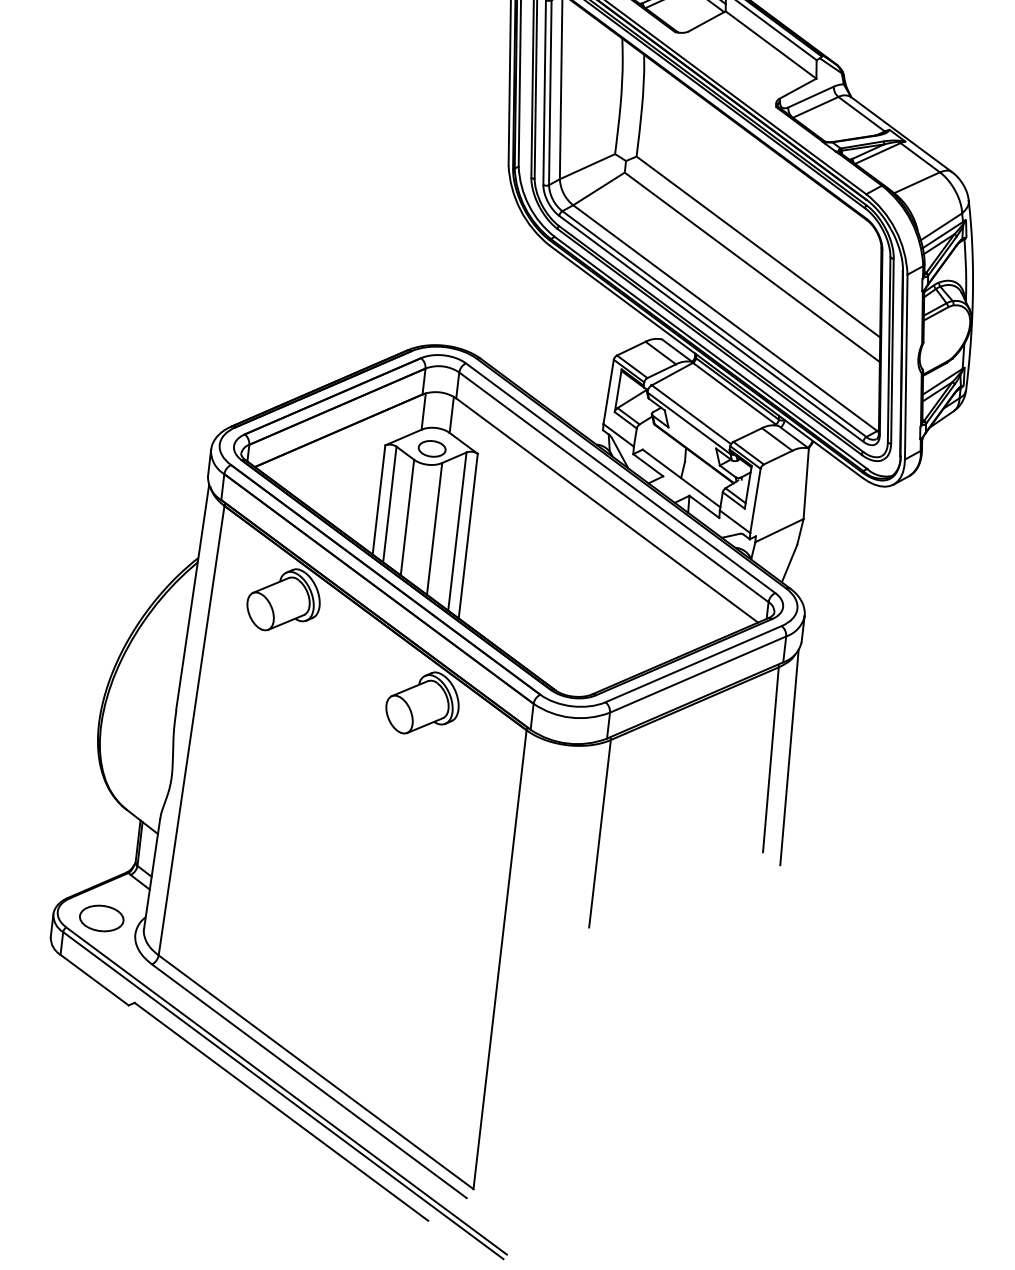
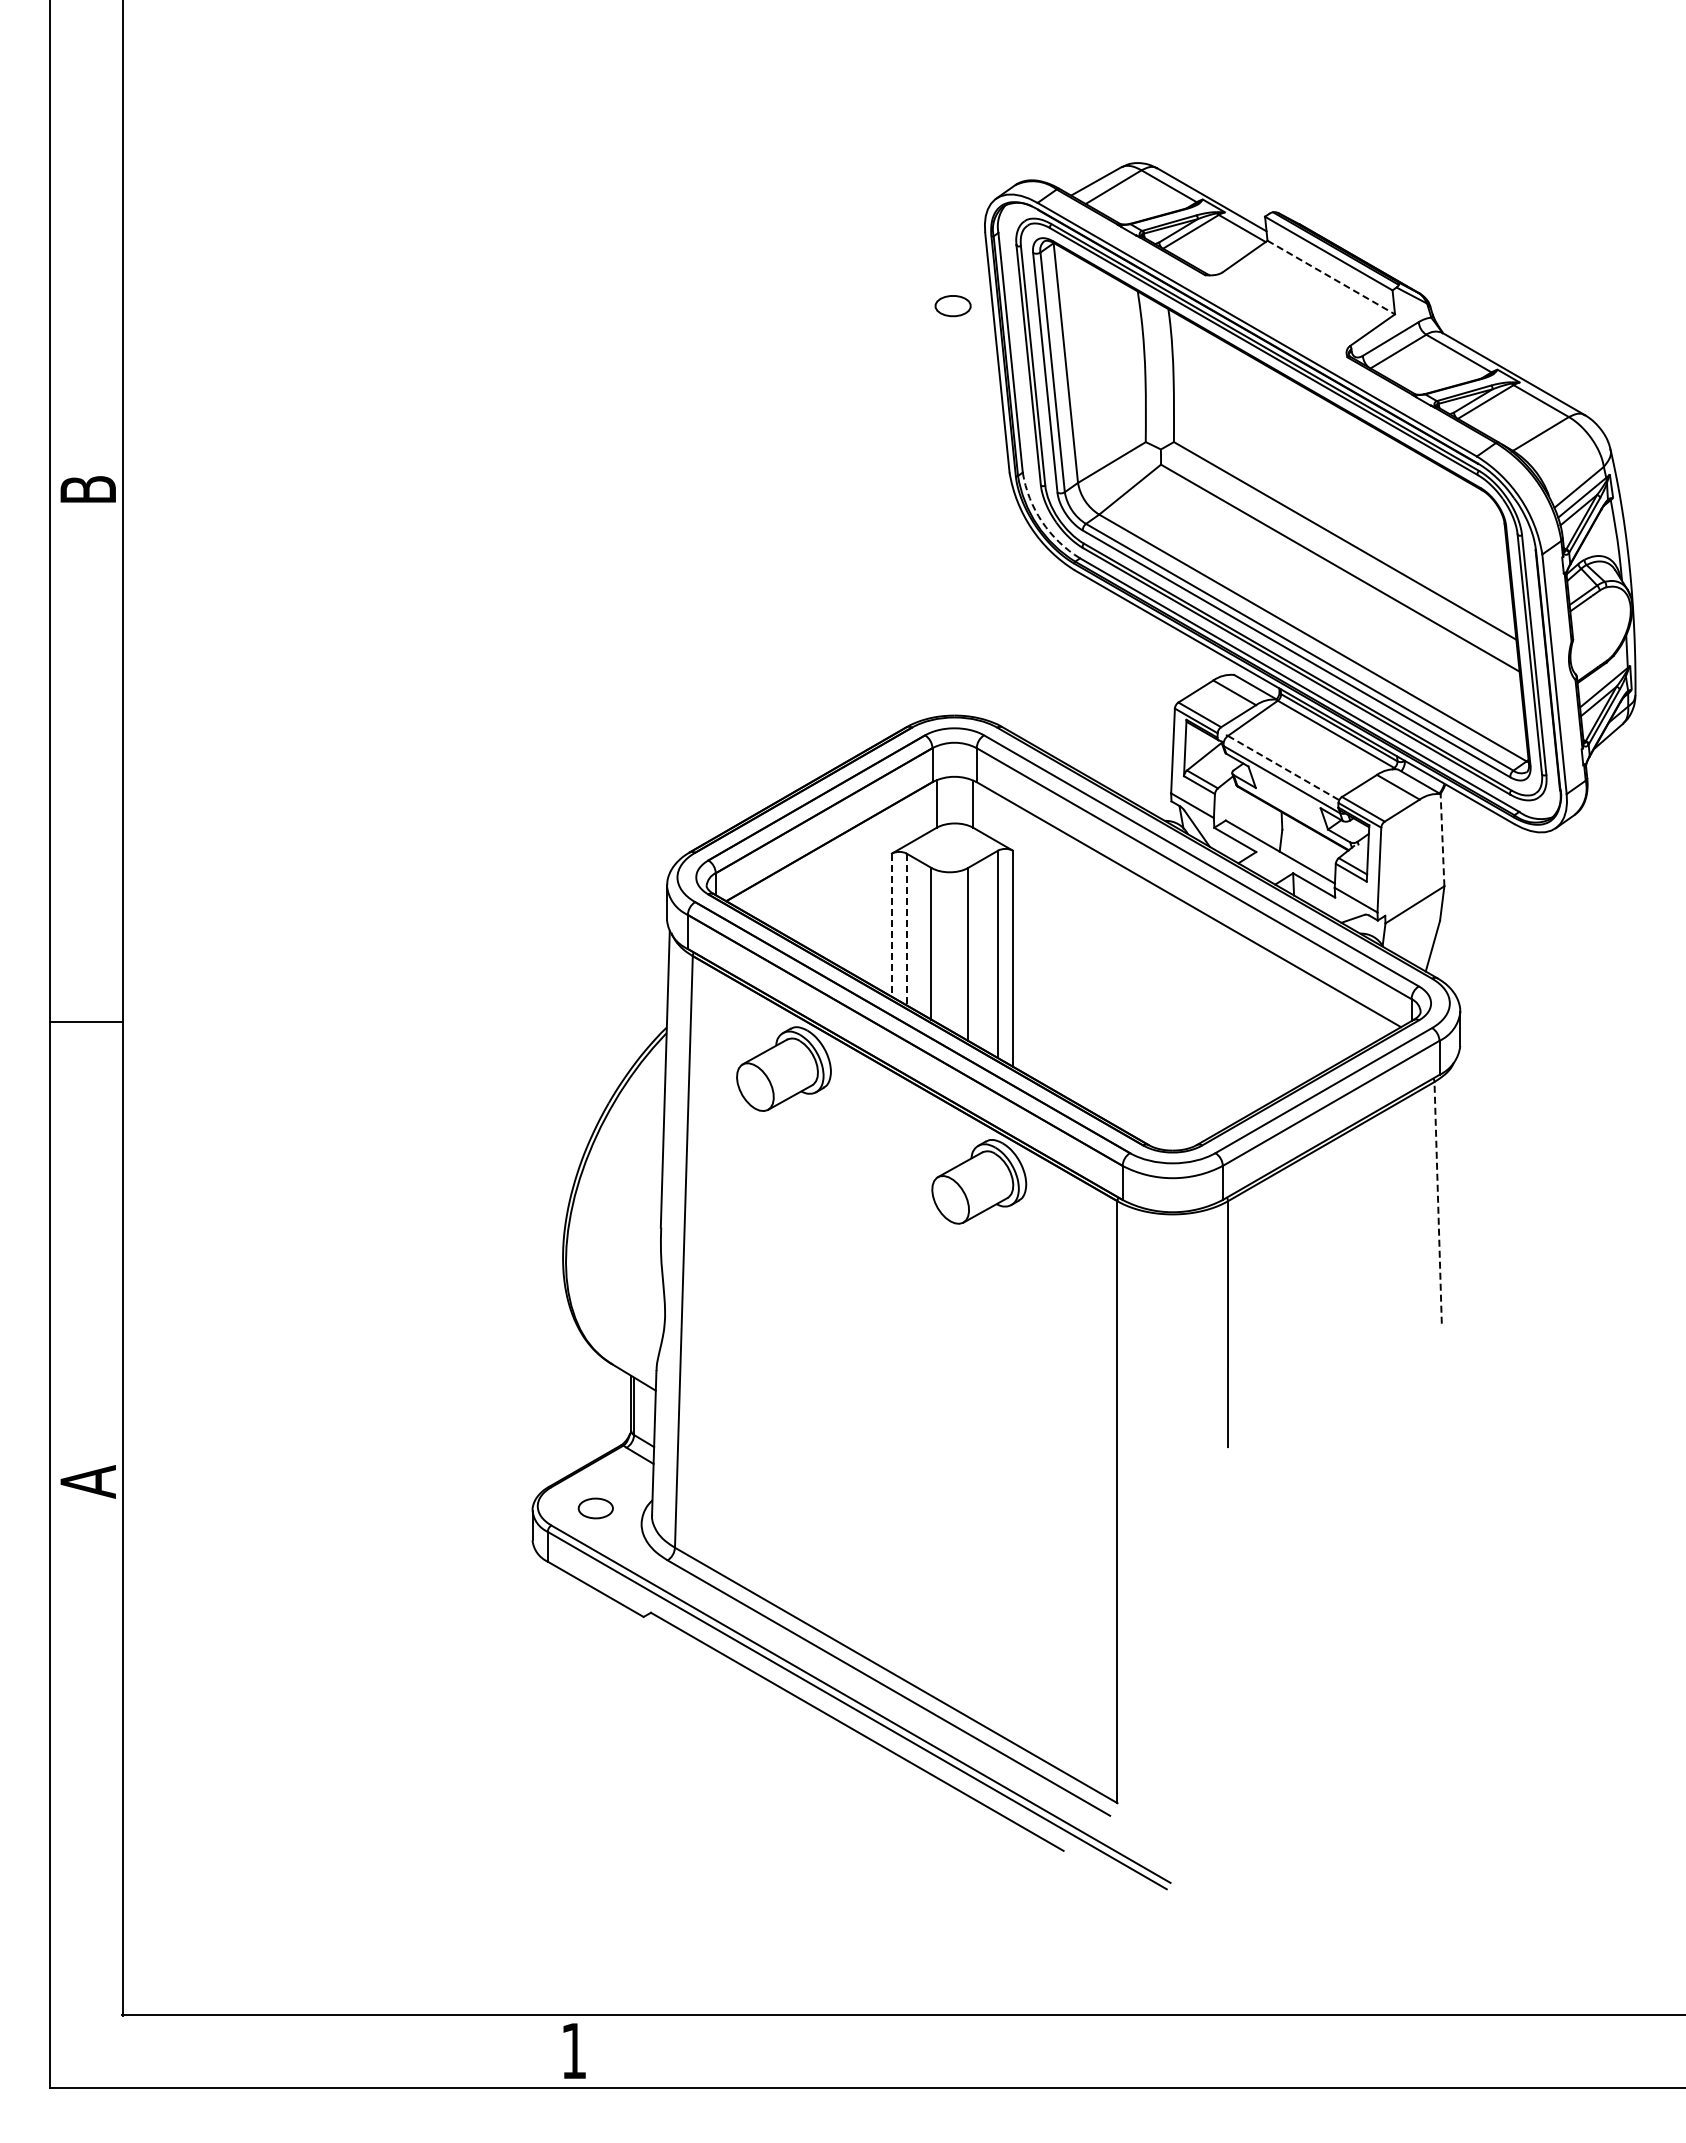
line: (771, 44) -> (1331, 277), solid -> dashed
arc: (529, 205) -> (1042, 521), solid -> dashed
line: (692, 415) -> (1284, 768), solid -> dashed
part: (431, 449) -> (952, 306), moved
line: (806, 483) -> (1442, 839), solid -> dashed
line: (378, 500) -> (891, 925), solid -> dashed
line: (389, 504) -> (906, 929), solid -> dashed
line: (789, 757) -> (1461, 1197), removed
line: (771, 759) -> (1438, 1202), solid -> dashed
part: (101, 918) -> (595, 1508), size x0.6

